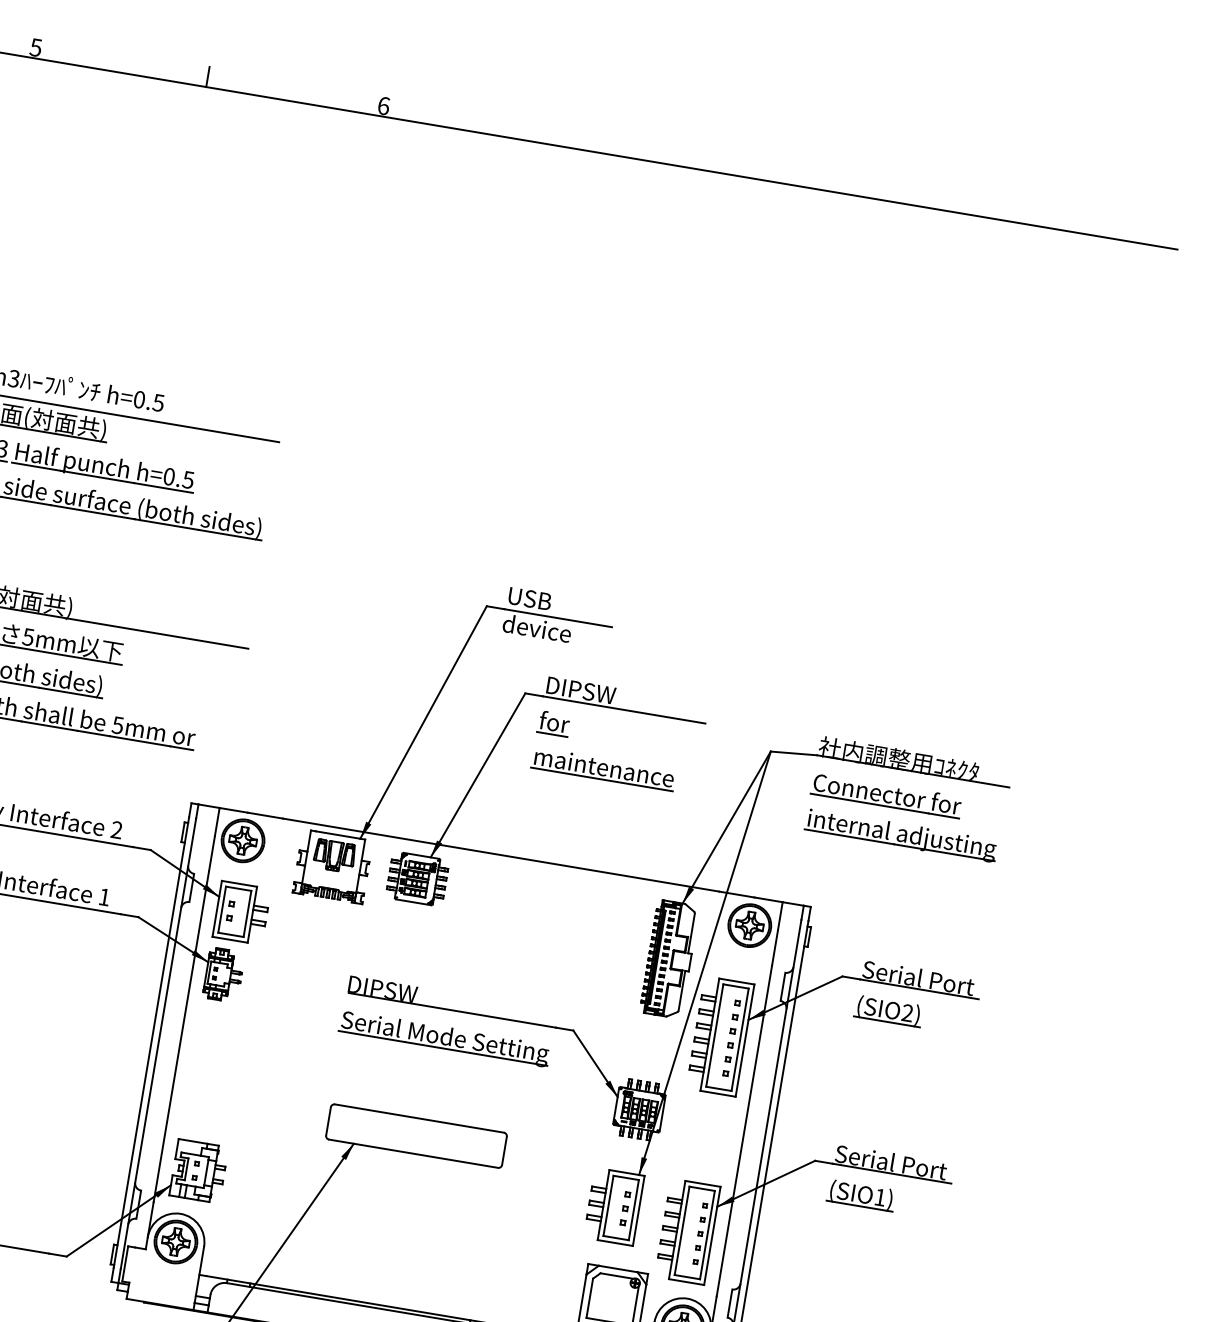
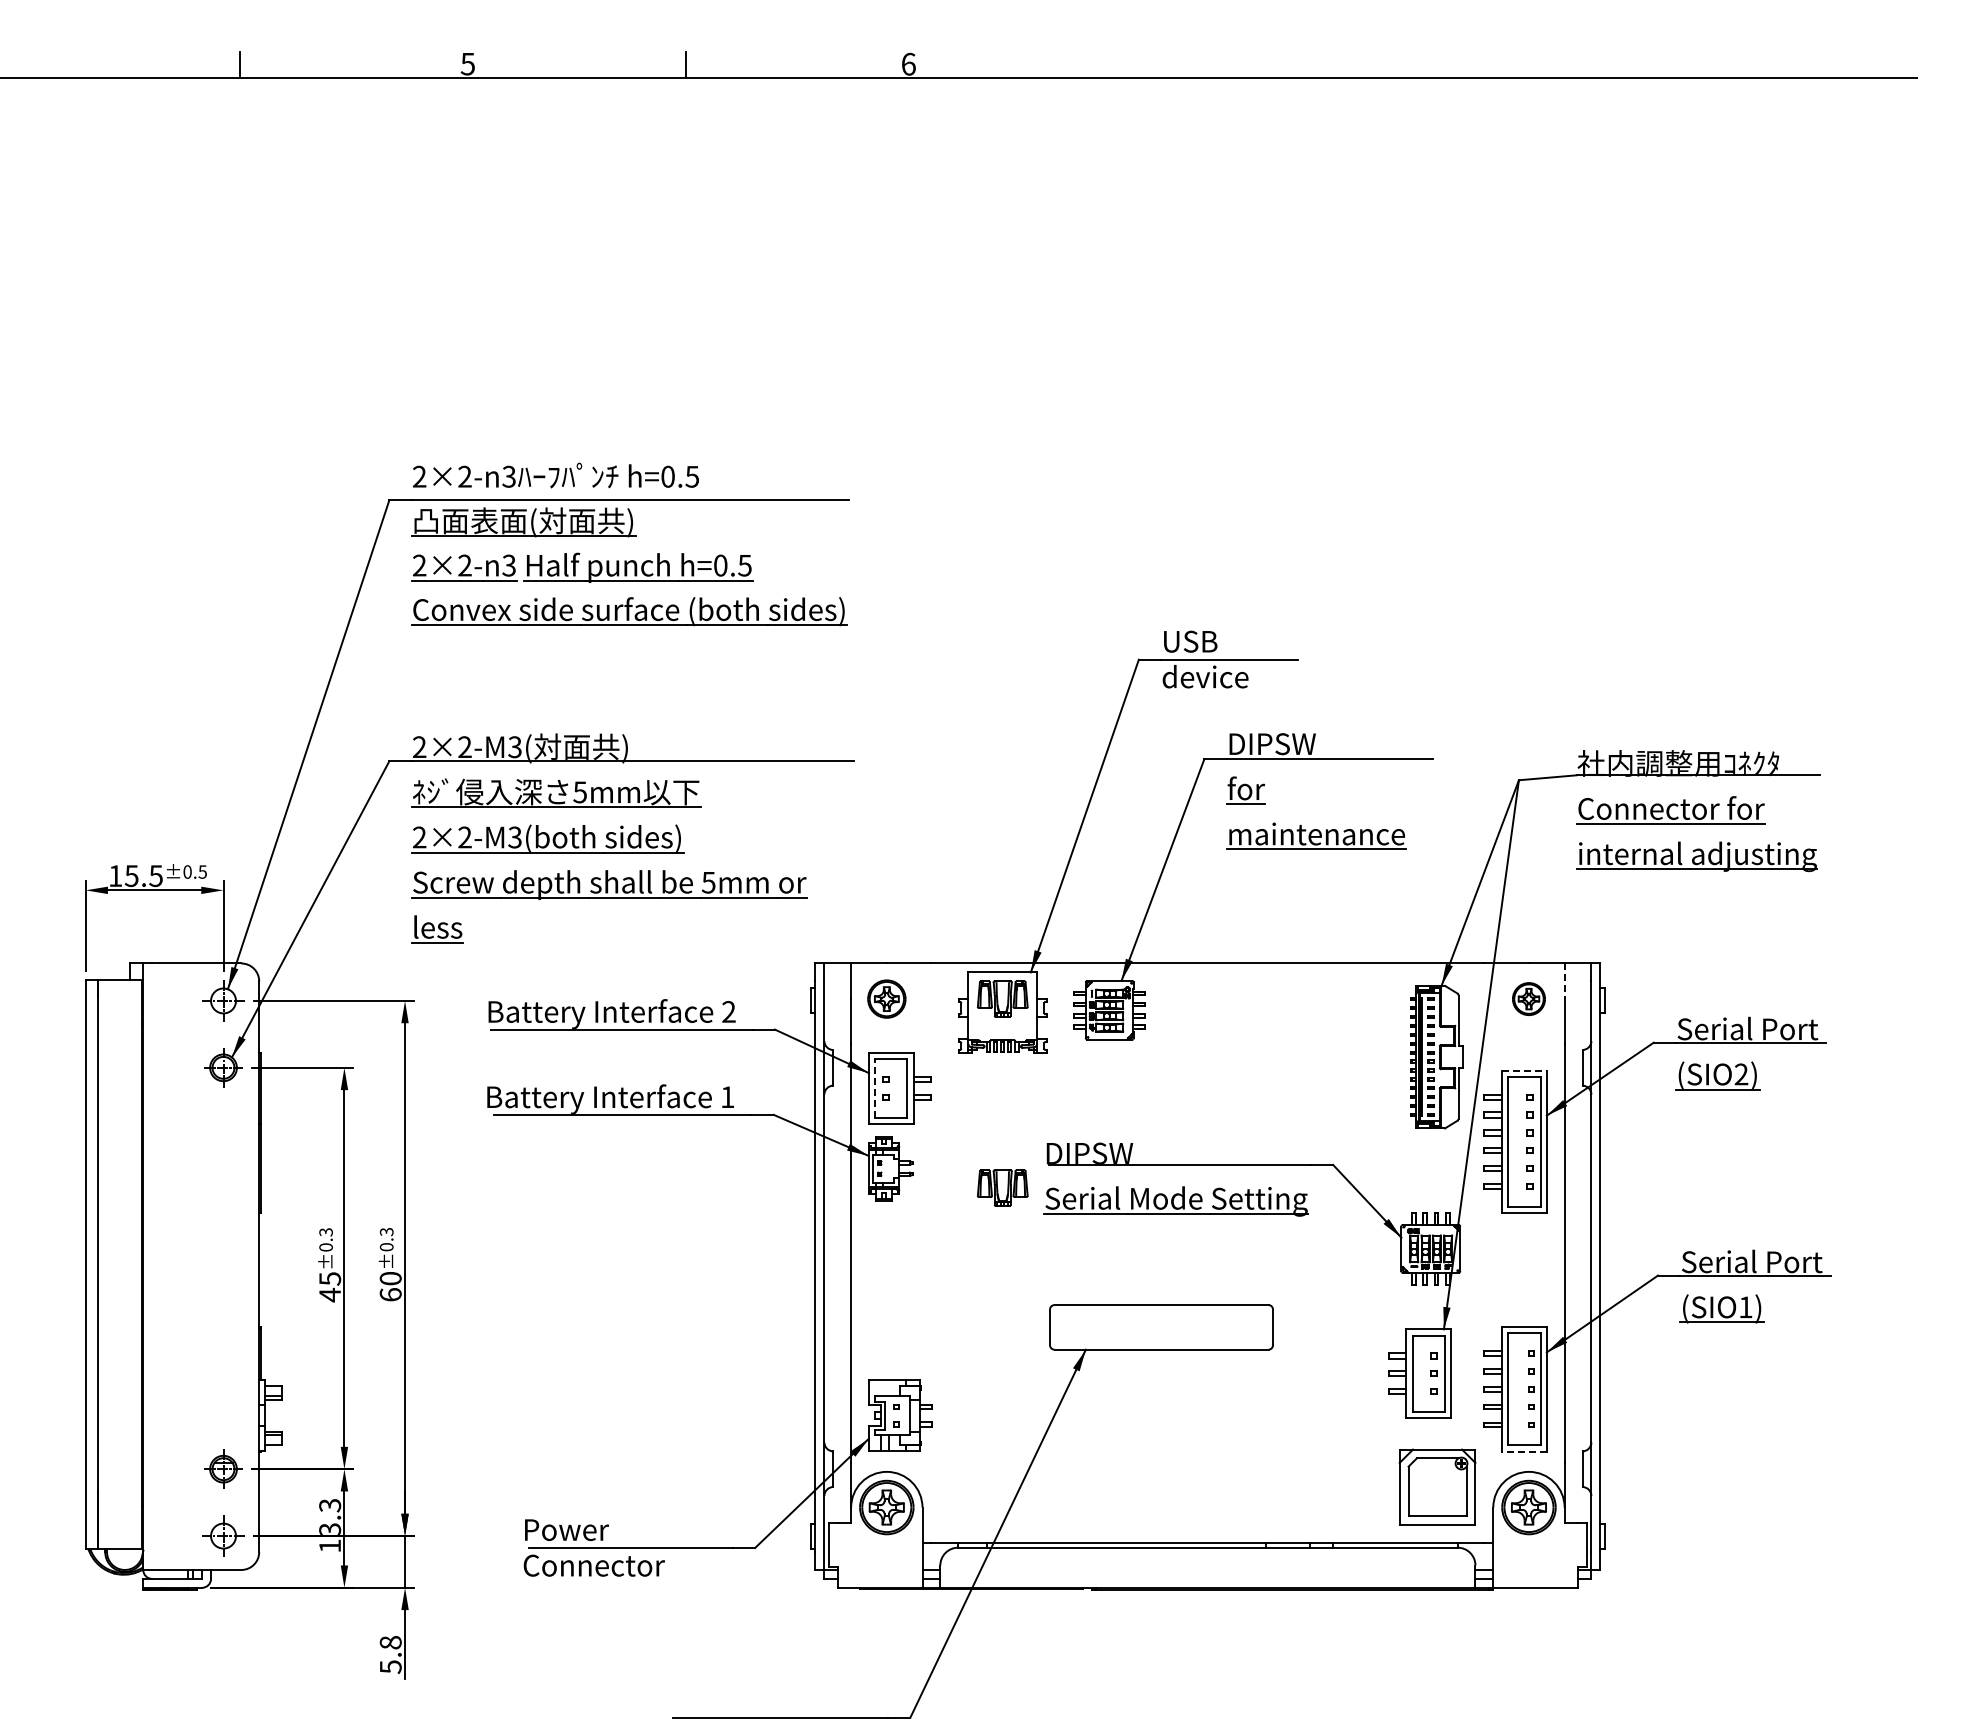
part: (242, 840) -> (886, 998), size x0.7
line: (222, 909) -> (875, 1087), solid -> dashed
line: (780, 916) -> (1564, 981), solid -> dashed
part: (749, 925) -> (1528, 998), size x0.6
line: (737, 981) -> (1525, 1070), solid -> dashed
part: (309, 1004) -> (1002, 1187), added
line: (686, 1282) -> (1524, 1451), solid -> dashed

